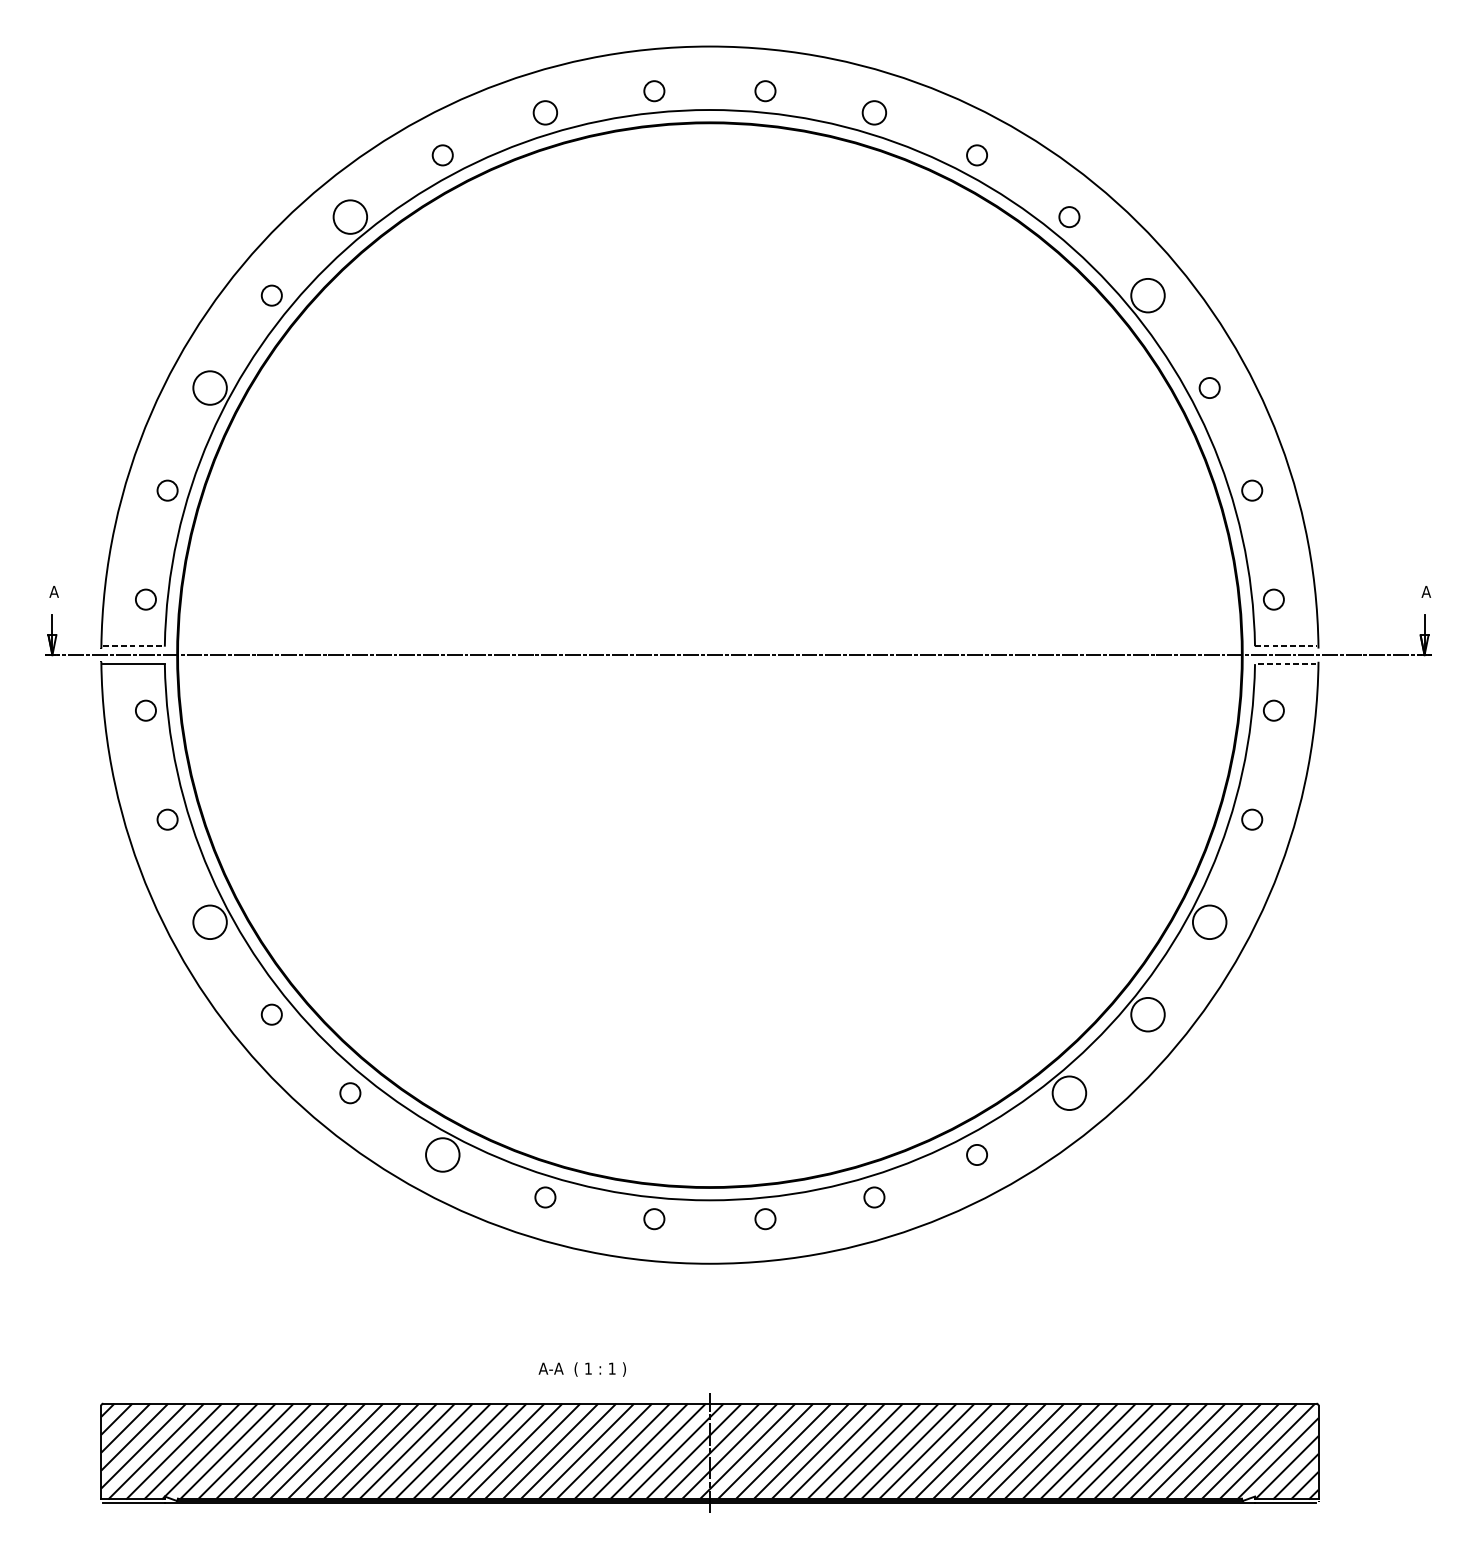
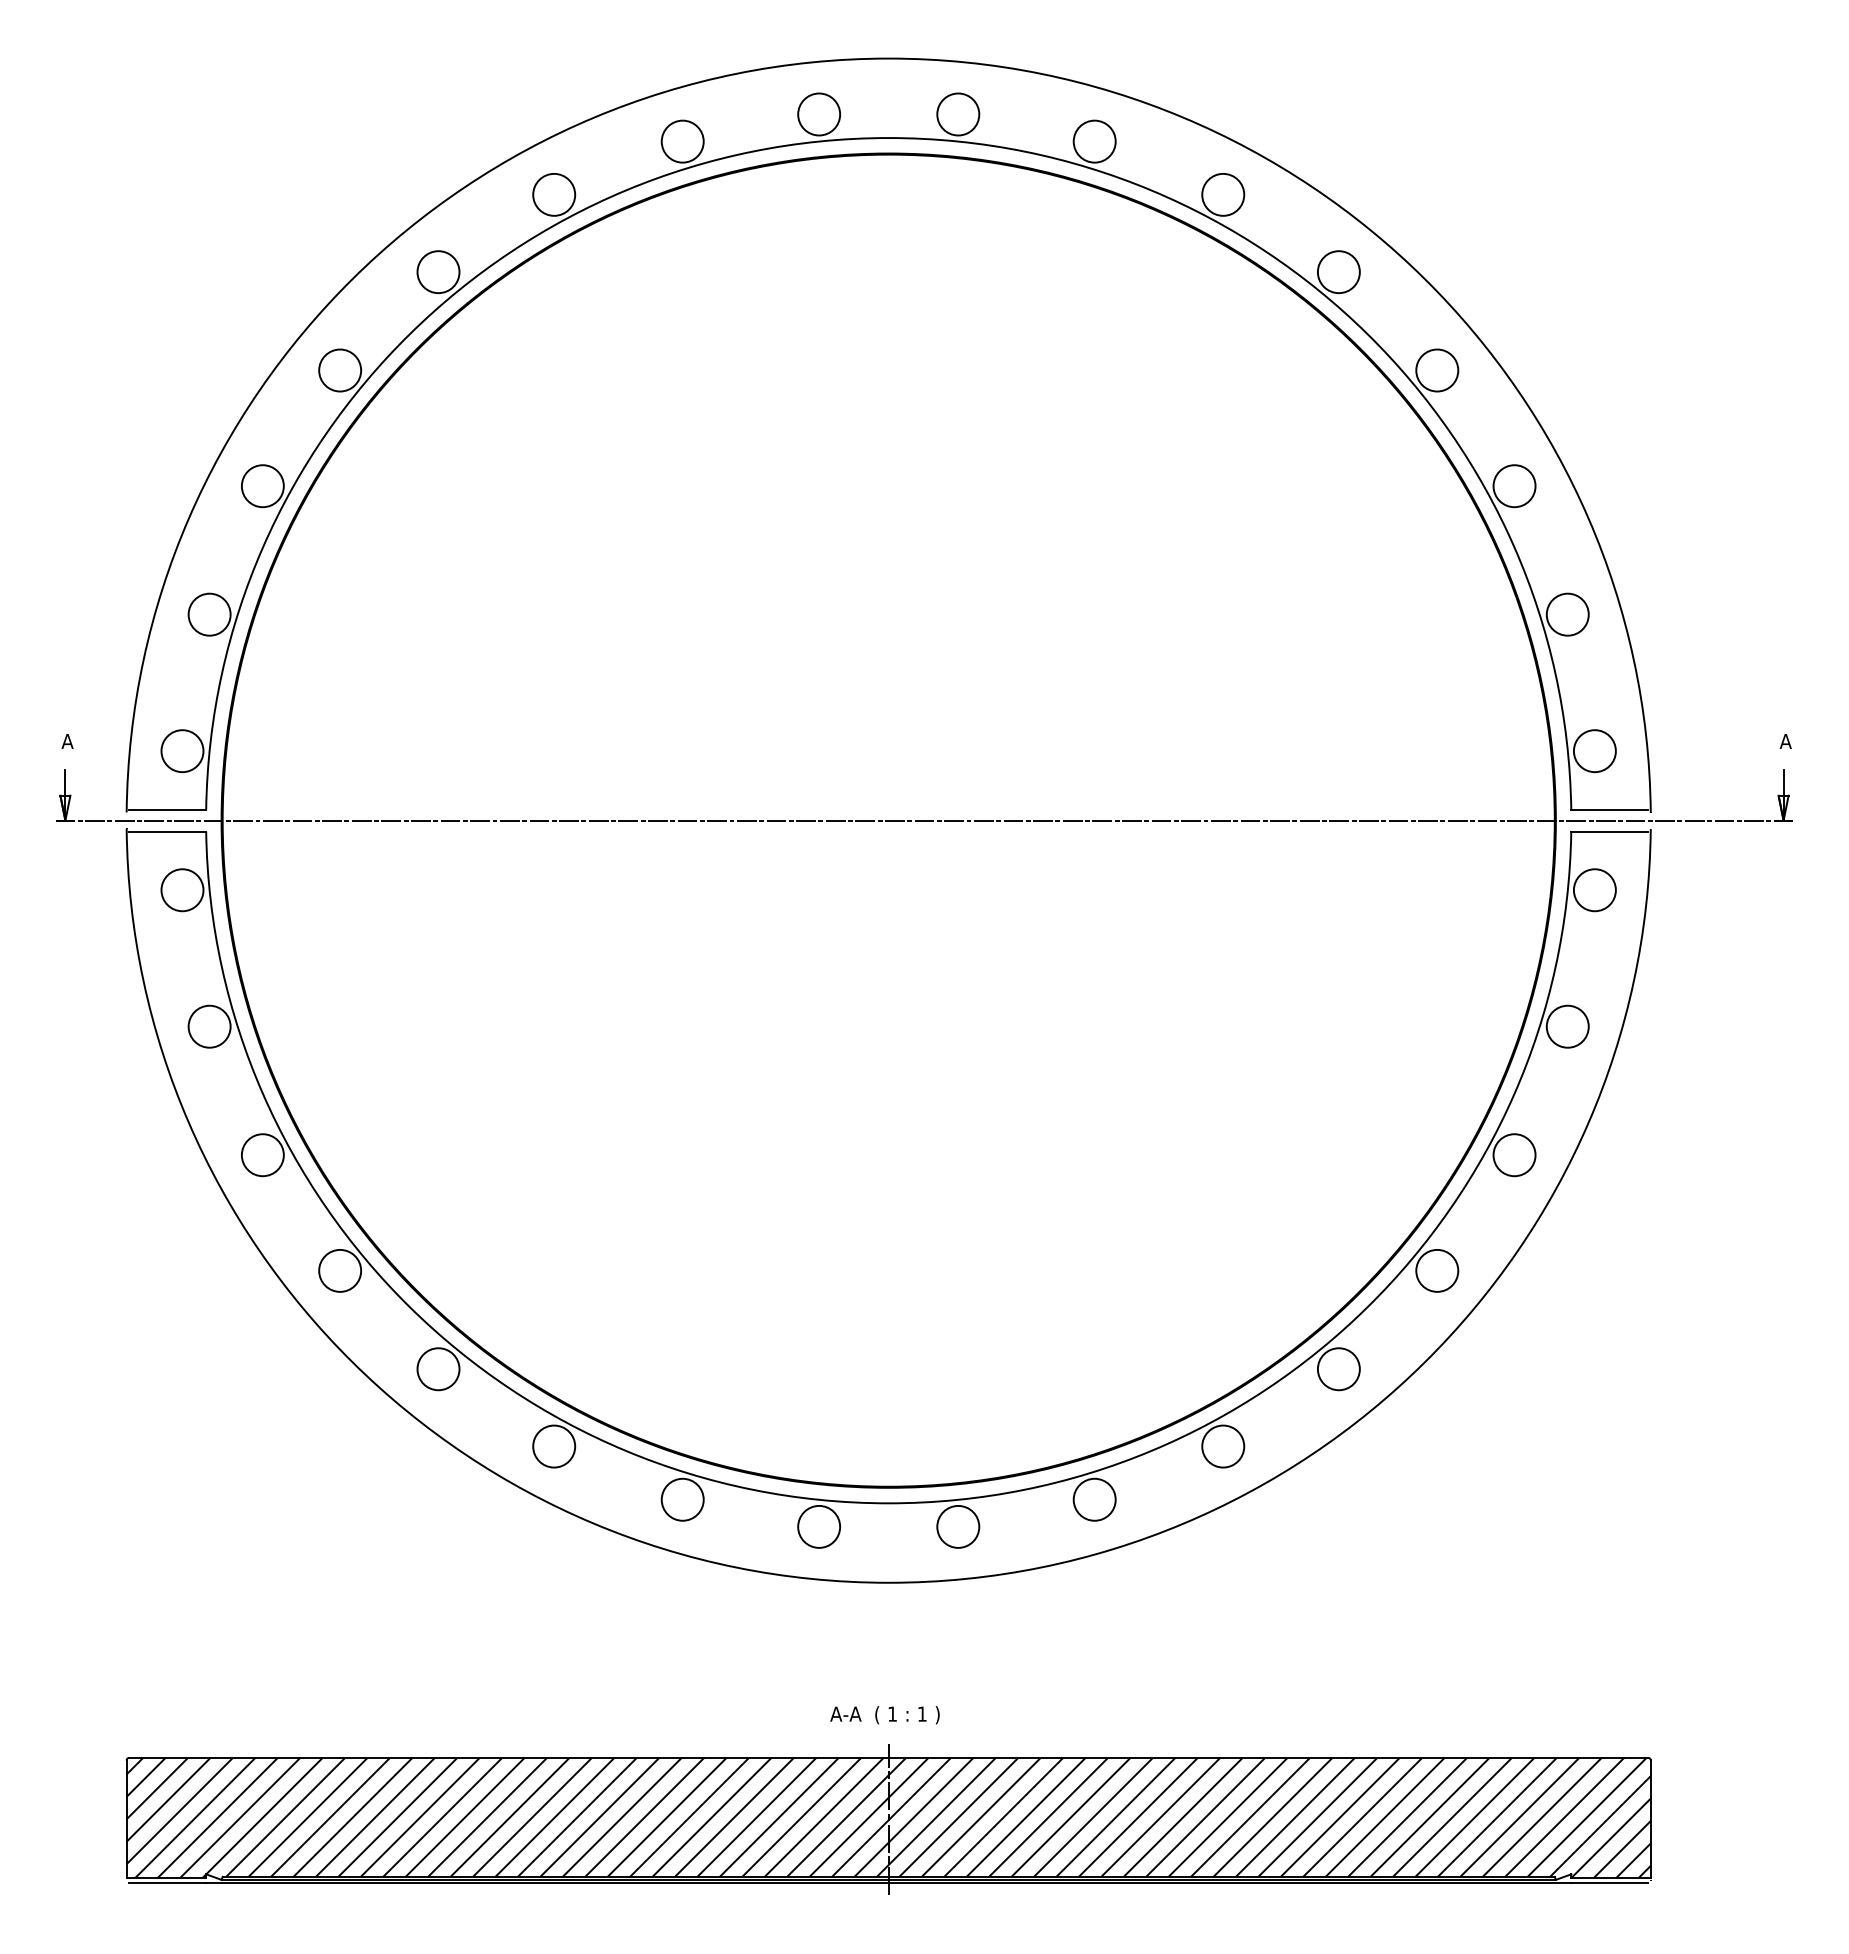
circle: (654, 91) -> (819, 114), size x1.67
circle: (765, 91) -> (958, 114), size x1.67
circle: (545, 112) -> (682, 141), size x1.43
circle: (874, 112) -> (1094, 141), size x1.43
circle: (443, 155) -> (554, 194), size x1.67
circle: (977, 155) -> (1223, 194), size x1.67
circle: (1069, 217) -> (1338, 272), size x1.67
circle: (272, 295) -> (340, 370), size x1.67
circle: (1209, 388) -> (1514, 486), size x1.67
circle: (167, 490) -> (209, 614), size x1.67
circle: (1251, 490) -> (1567, 614), size x1.67
circle: (145, 599) -> (182, 751), size x1.67
circle: (1273, 599) -> (1594, 751), size x1.67
line: (133, 646) -> (167, 809), dashed -> solid
line: (1286, 646) -> (1610, 809), dashed -> solid
line: (1285, 663) -> (1609, 831), dashed -> solid
circle: (145, 710) -> (182, 890), size x1.67
circle: (1273, 710) -> (1594, 890), size x1.67
circle: (167, 819) -> (209, 1026), size x1.67
circle: (1251, 819) -> (1567, 1026), size x1.67
circle: (272, 1014) -> (340, 1270), size x1.67
circle: (350, 1093) -> (438, 1369), size x1.67
circle: (977, 1154) -> (1223, 1446), size x1.67
circle: (545, 1197) -> (682, 1499), size x1.67
circle: (874, 1197) -> (1094, 1499), size x1.67
circle: (654, 1218) -> (819, 1526), size x1.67
circle: (765, 1218) -> (958, 1526), size x1.67
text: (581, 1369) -> (884, 1715), moved

